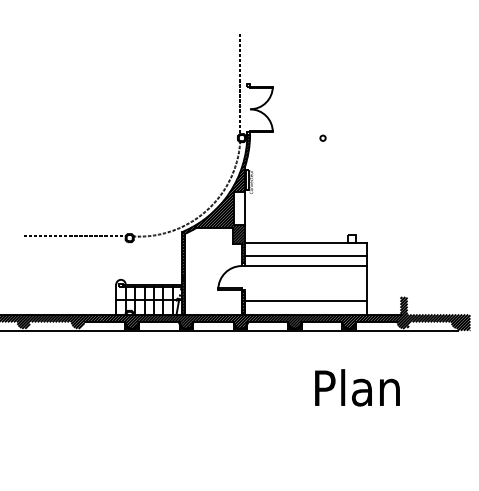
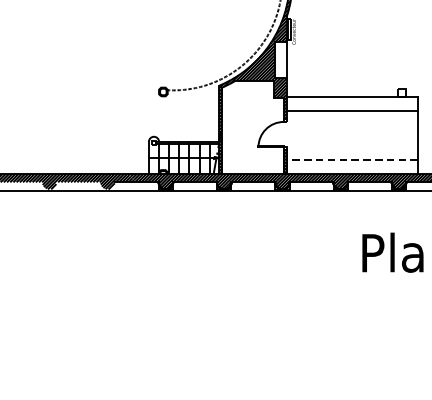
line: (74, 236) -> (104, 90), removed
line: (305, 266) -> (352, 122), removed
line: (305, 301) -> (352, 160), solid -> dashed

